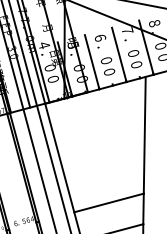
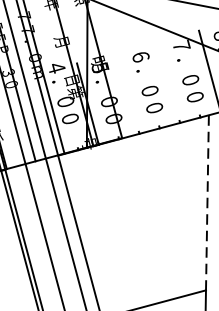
line: (119, 54) -> (169, 81), removed
line: (91, 62) -> (127, 93), removed
line: (144, 135) -> (207, 203), solid -> dashed

